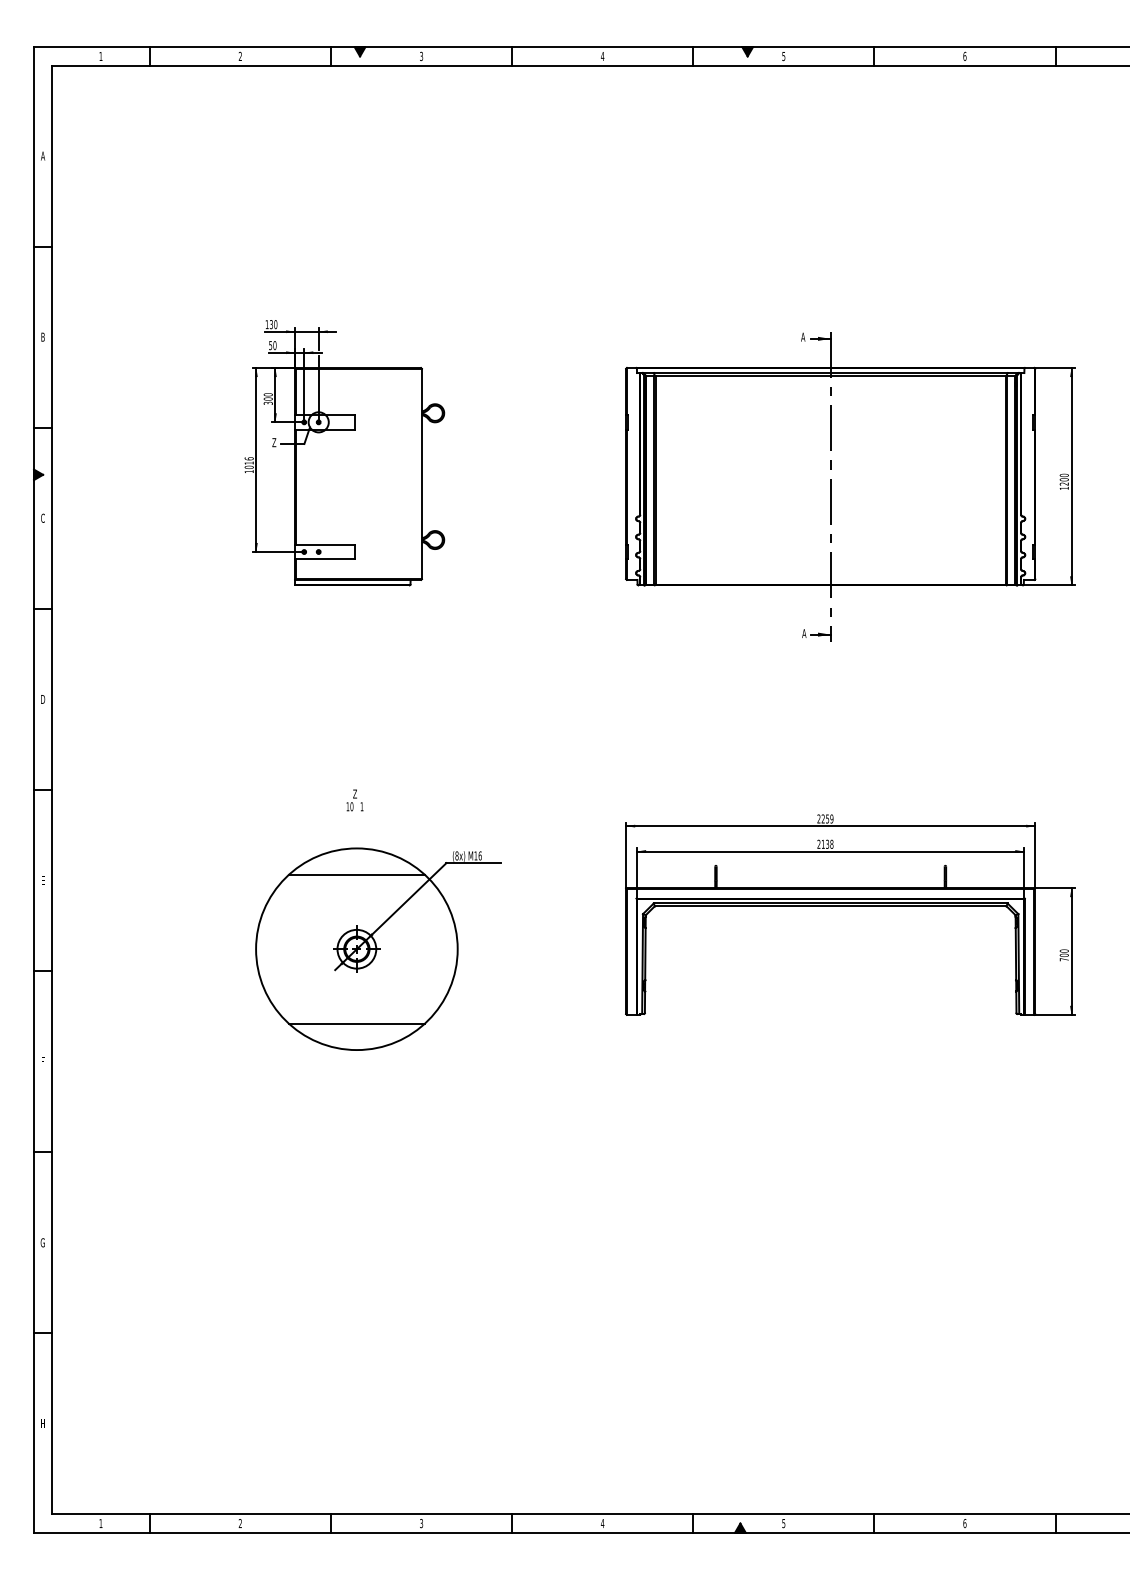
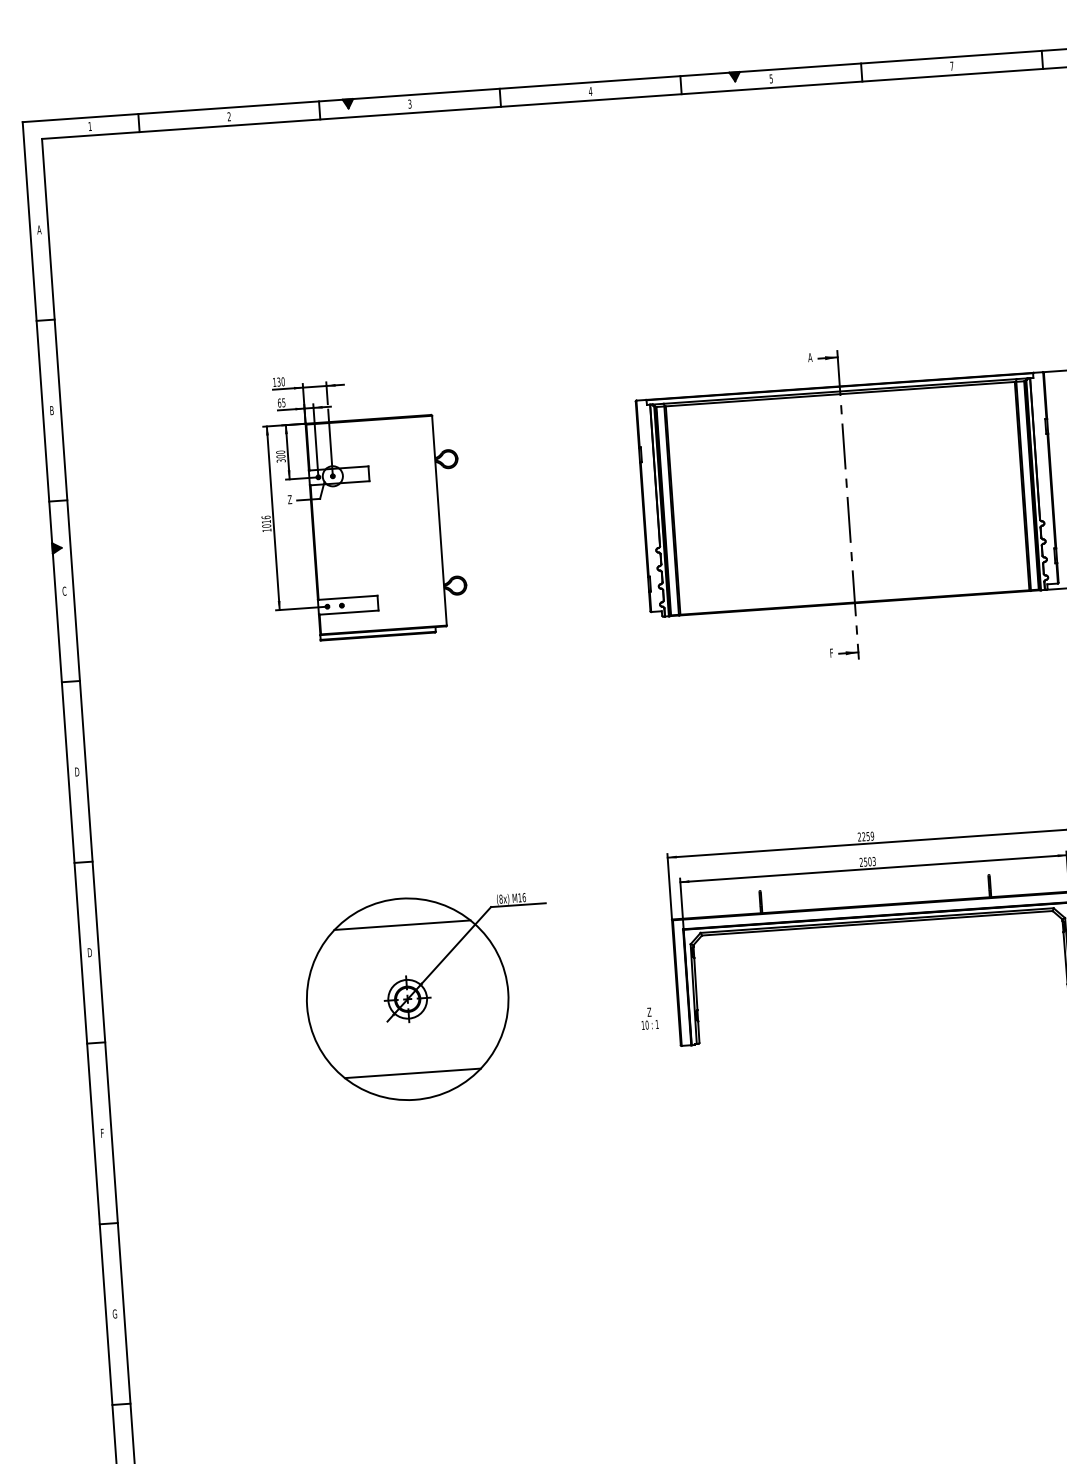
text: (964, 55) -> (951, 65), 6 -> 7
text: (272, 345) -> (281, 402), 50 -> 65
text: (804, 633) -> (832, 653), A -> F
text: (354, 800) -> (649, 1018), moved
text: (827, 843) -> (869, 860), 2138 -> 2503
text: (43, 880) -> (90, 952), E -> D

